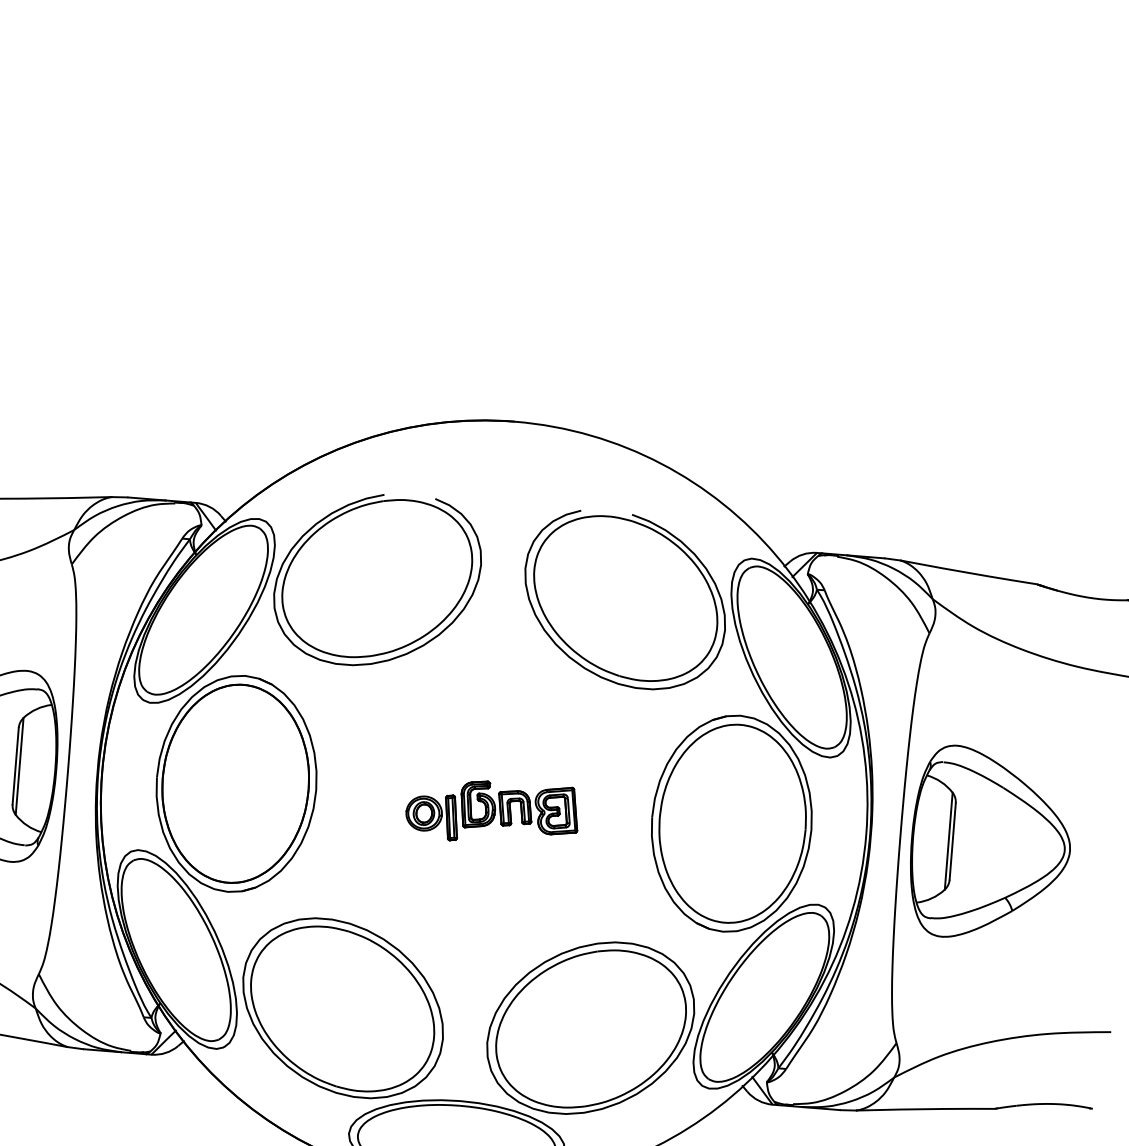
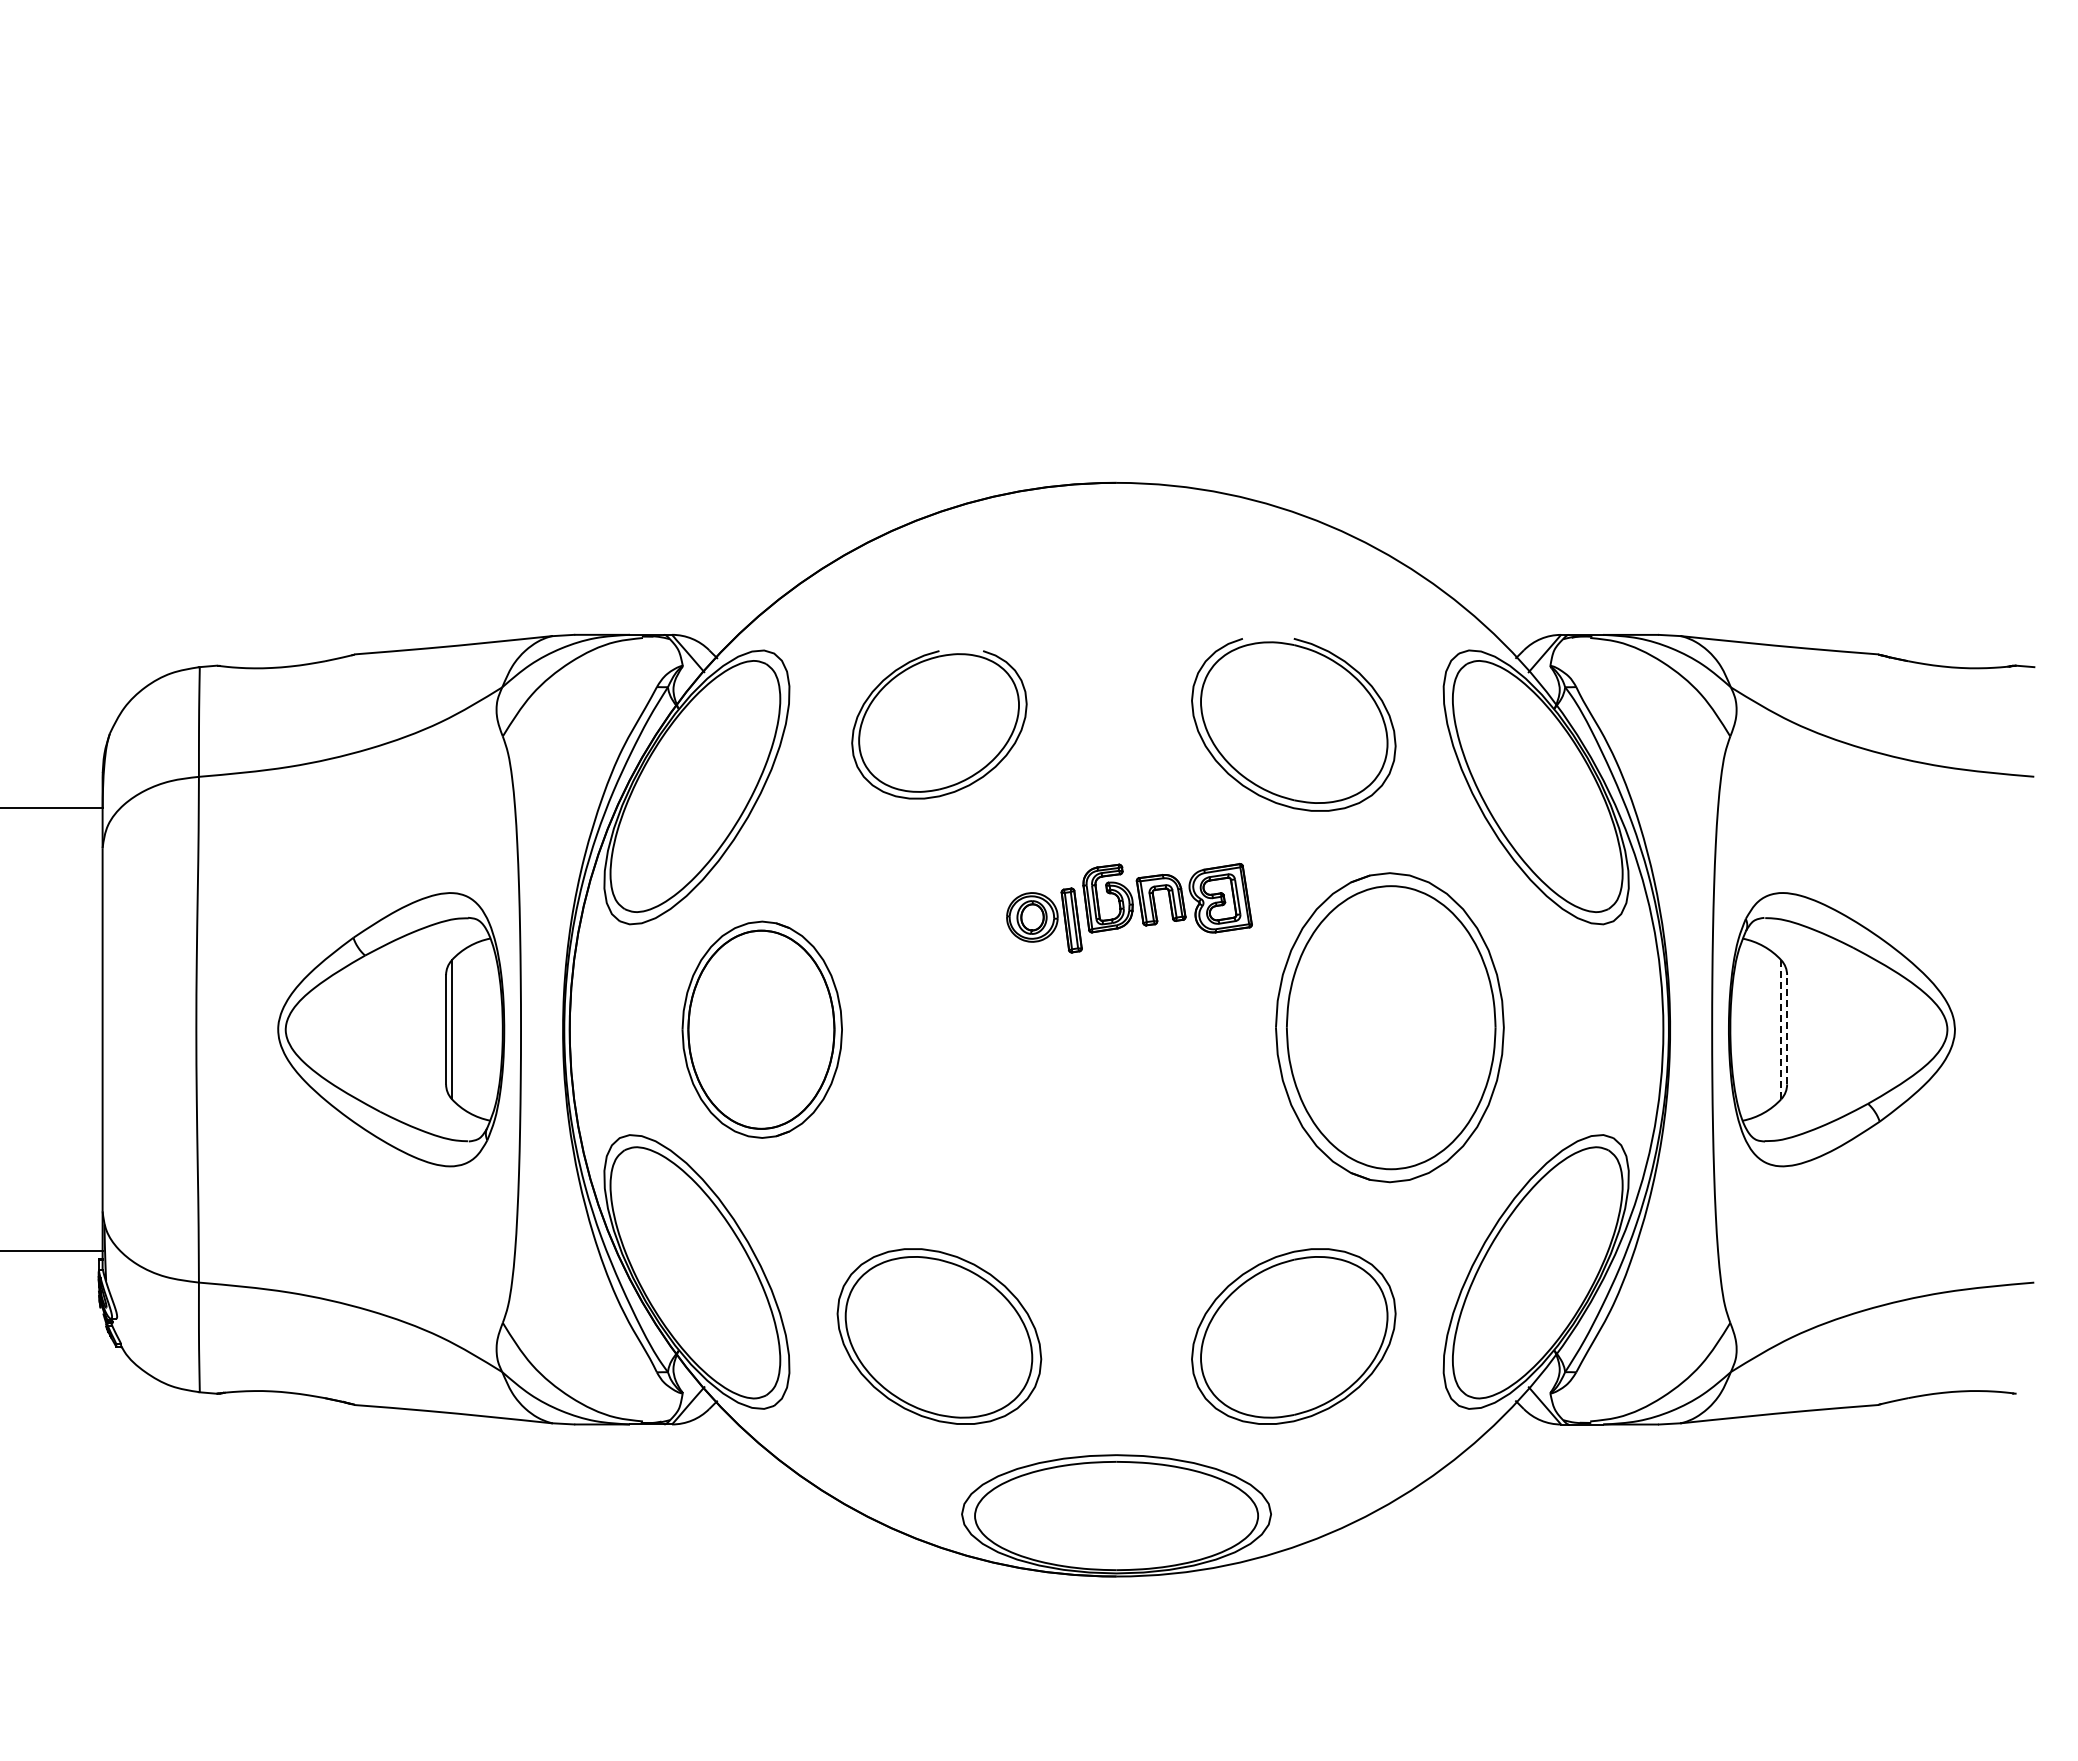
part: (377, 580) -> (939, 724), size x0.6
part: (624, 600) -> (1293, 724), size x0.7
part: (236, 783) -> (762, 1029), size x0.7
part: (492, 812) -> (1129, 908), moved
part: (731, 823) -> (1389, 1027), moved
line: (948, 841) -> (1781, 1029), solid -> dashed
line: (953, 841) -> (1787, 1029), solid -> dashed
part: (343, 1008) -> (939, 1336), size x0.7
part: (590, 1028) -> (1293, 1336), size x0.7

